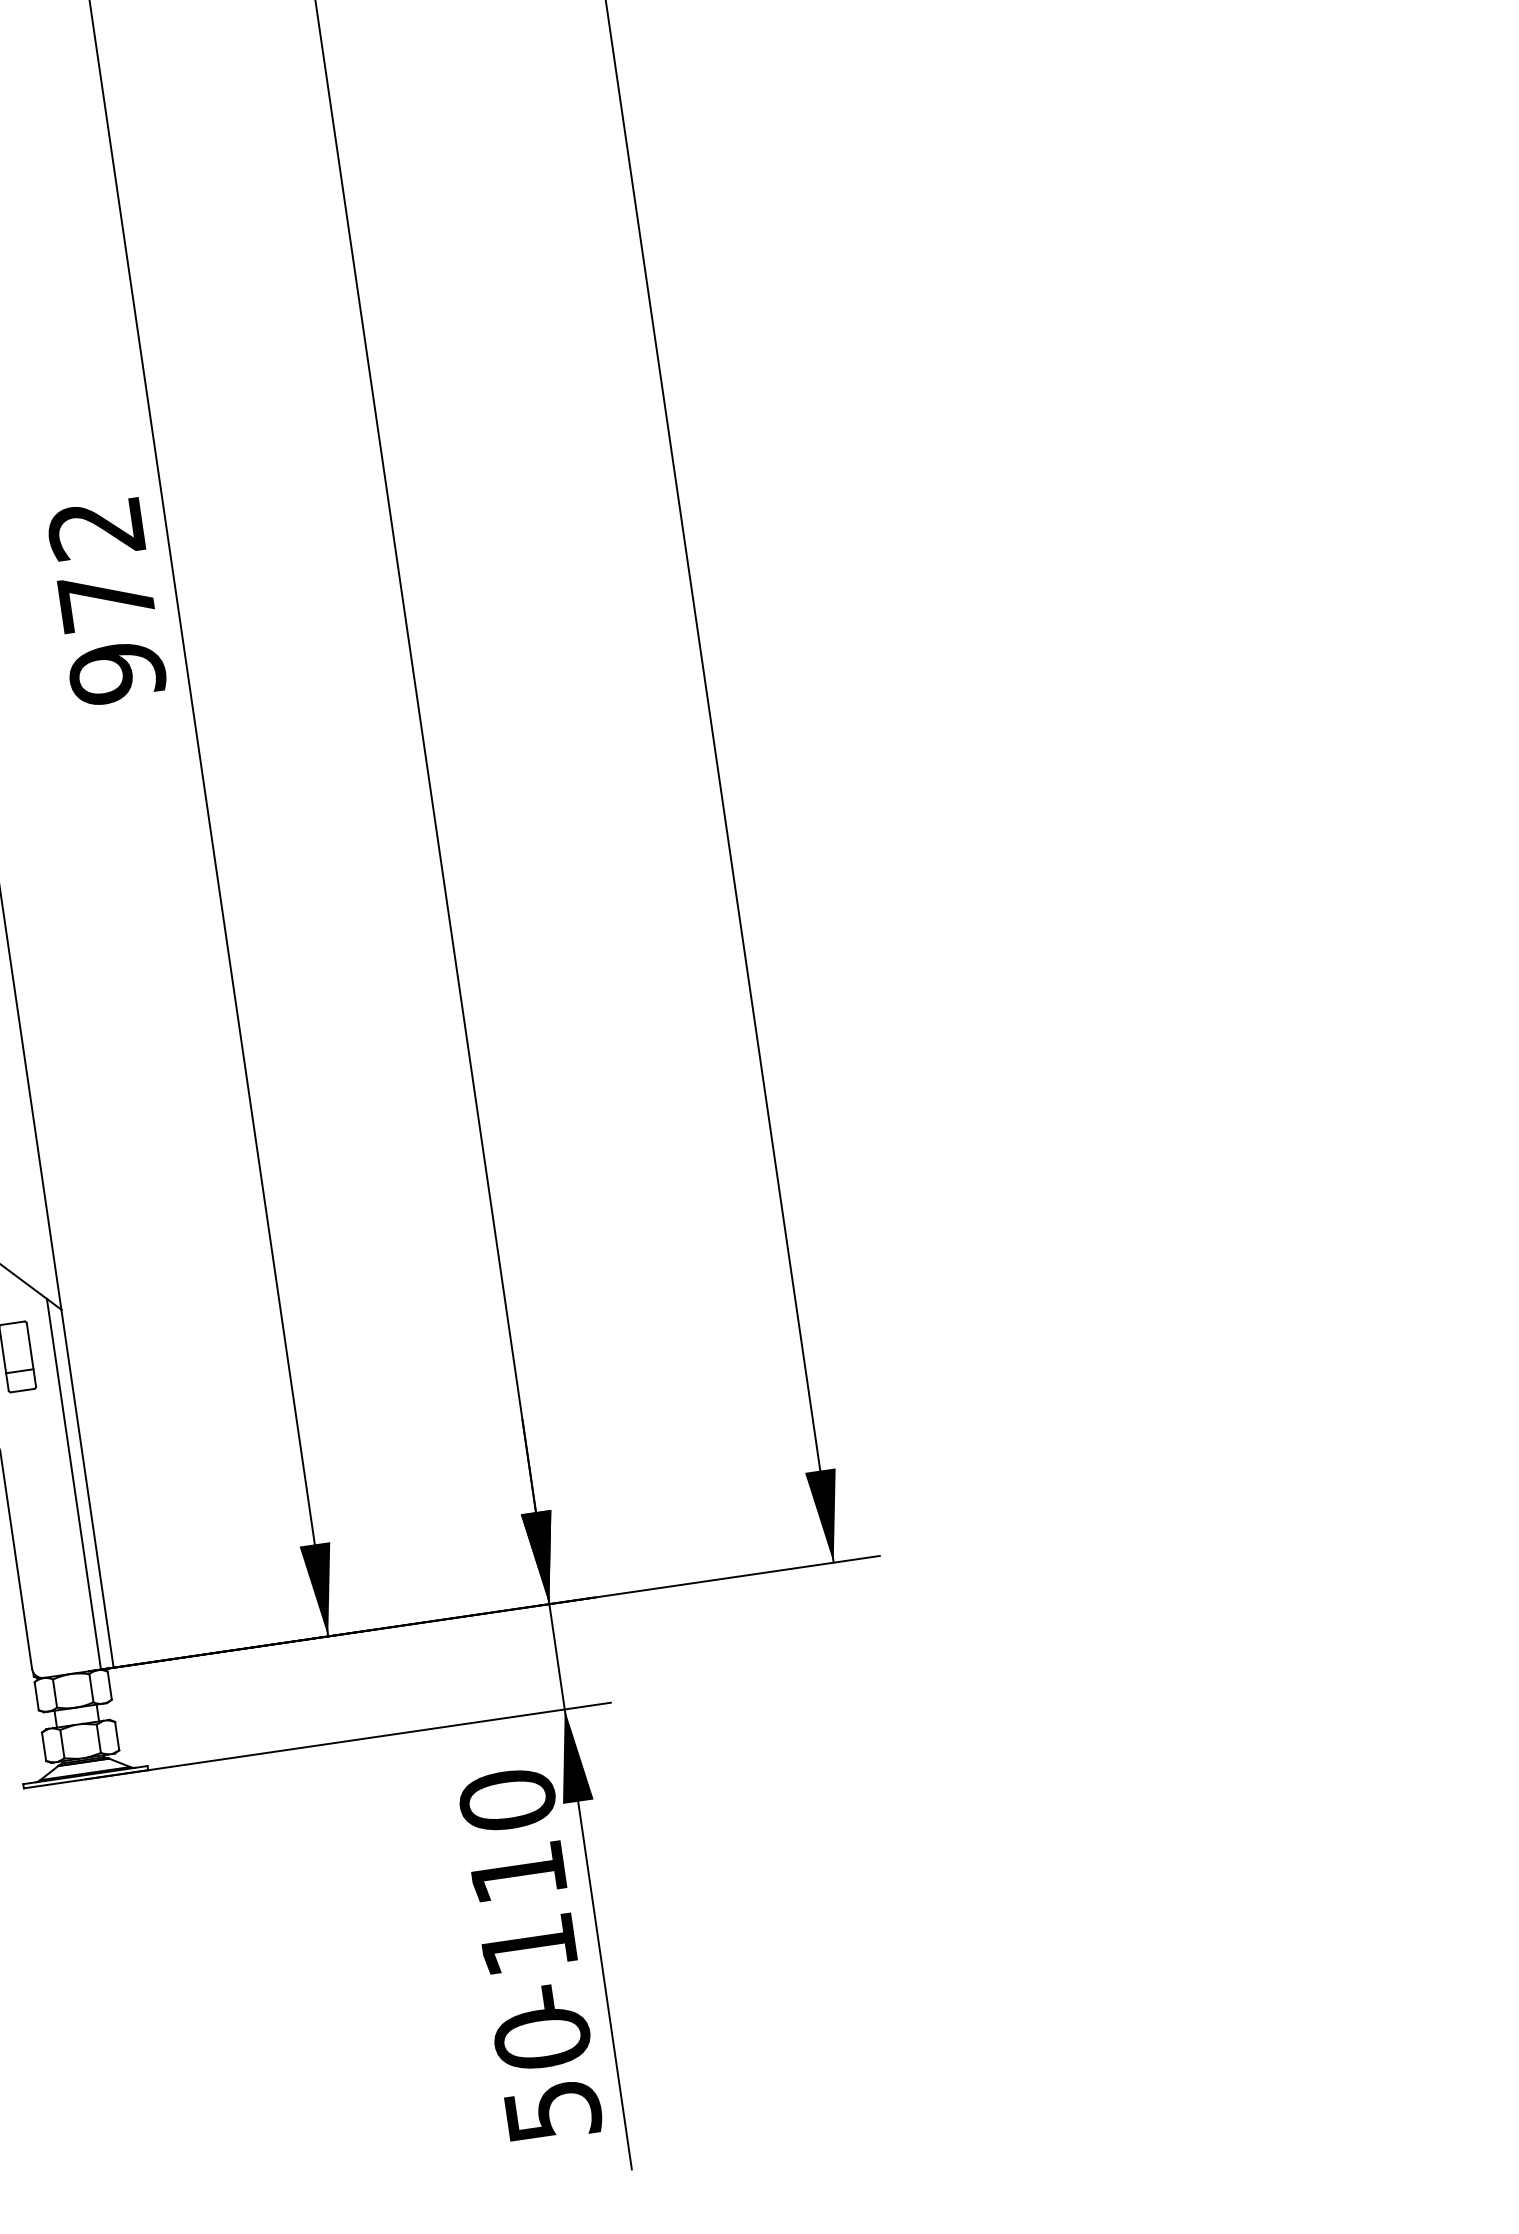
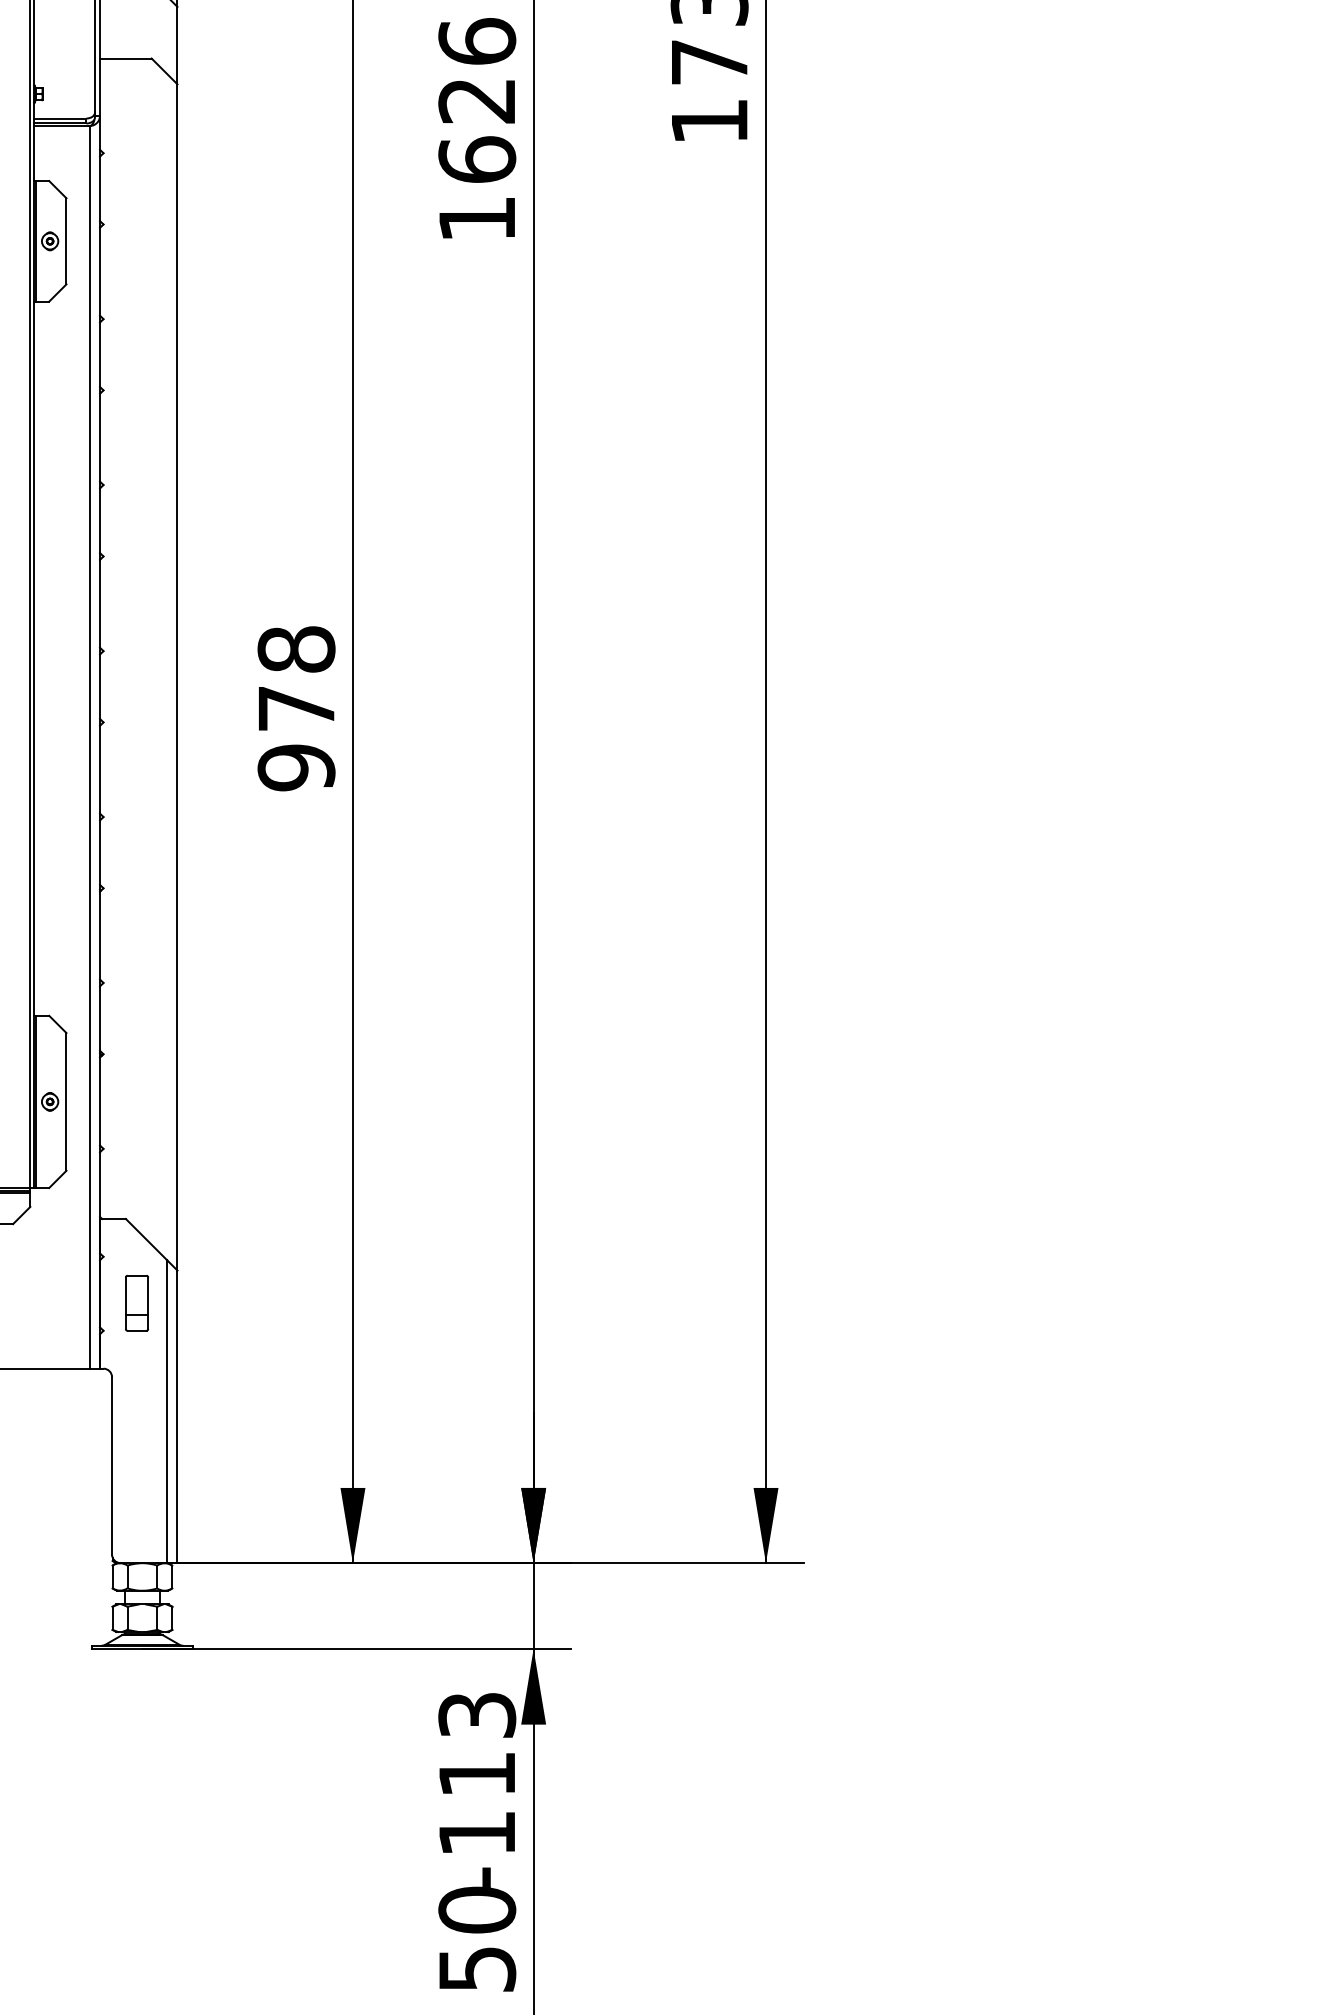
text: (96, 528) -> (296, 649), 972 -> 978
text: (507, 1799) -> (477, 1714), -110 -> -113

